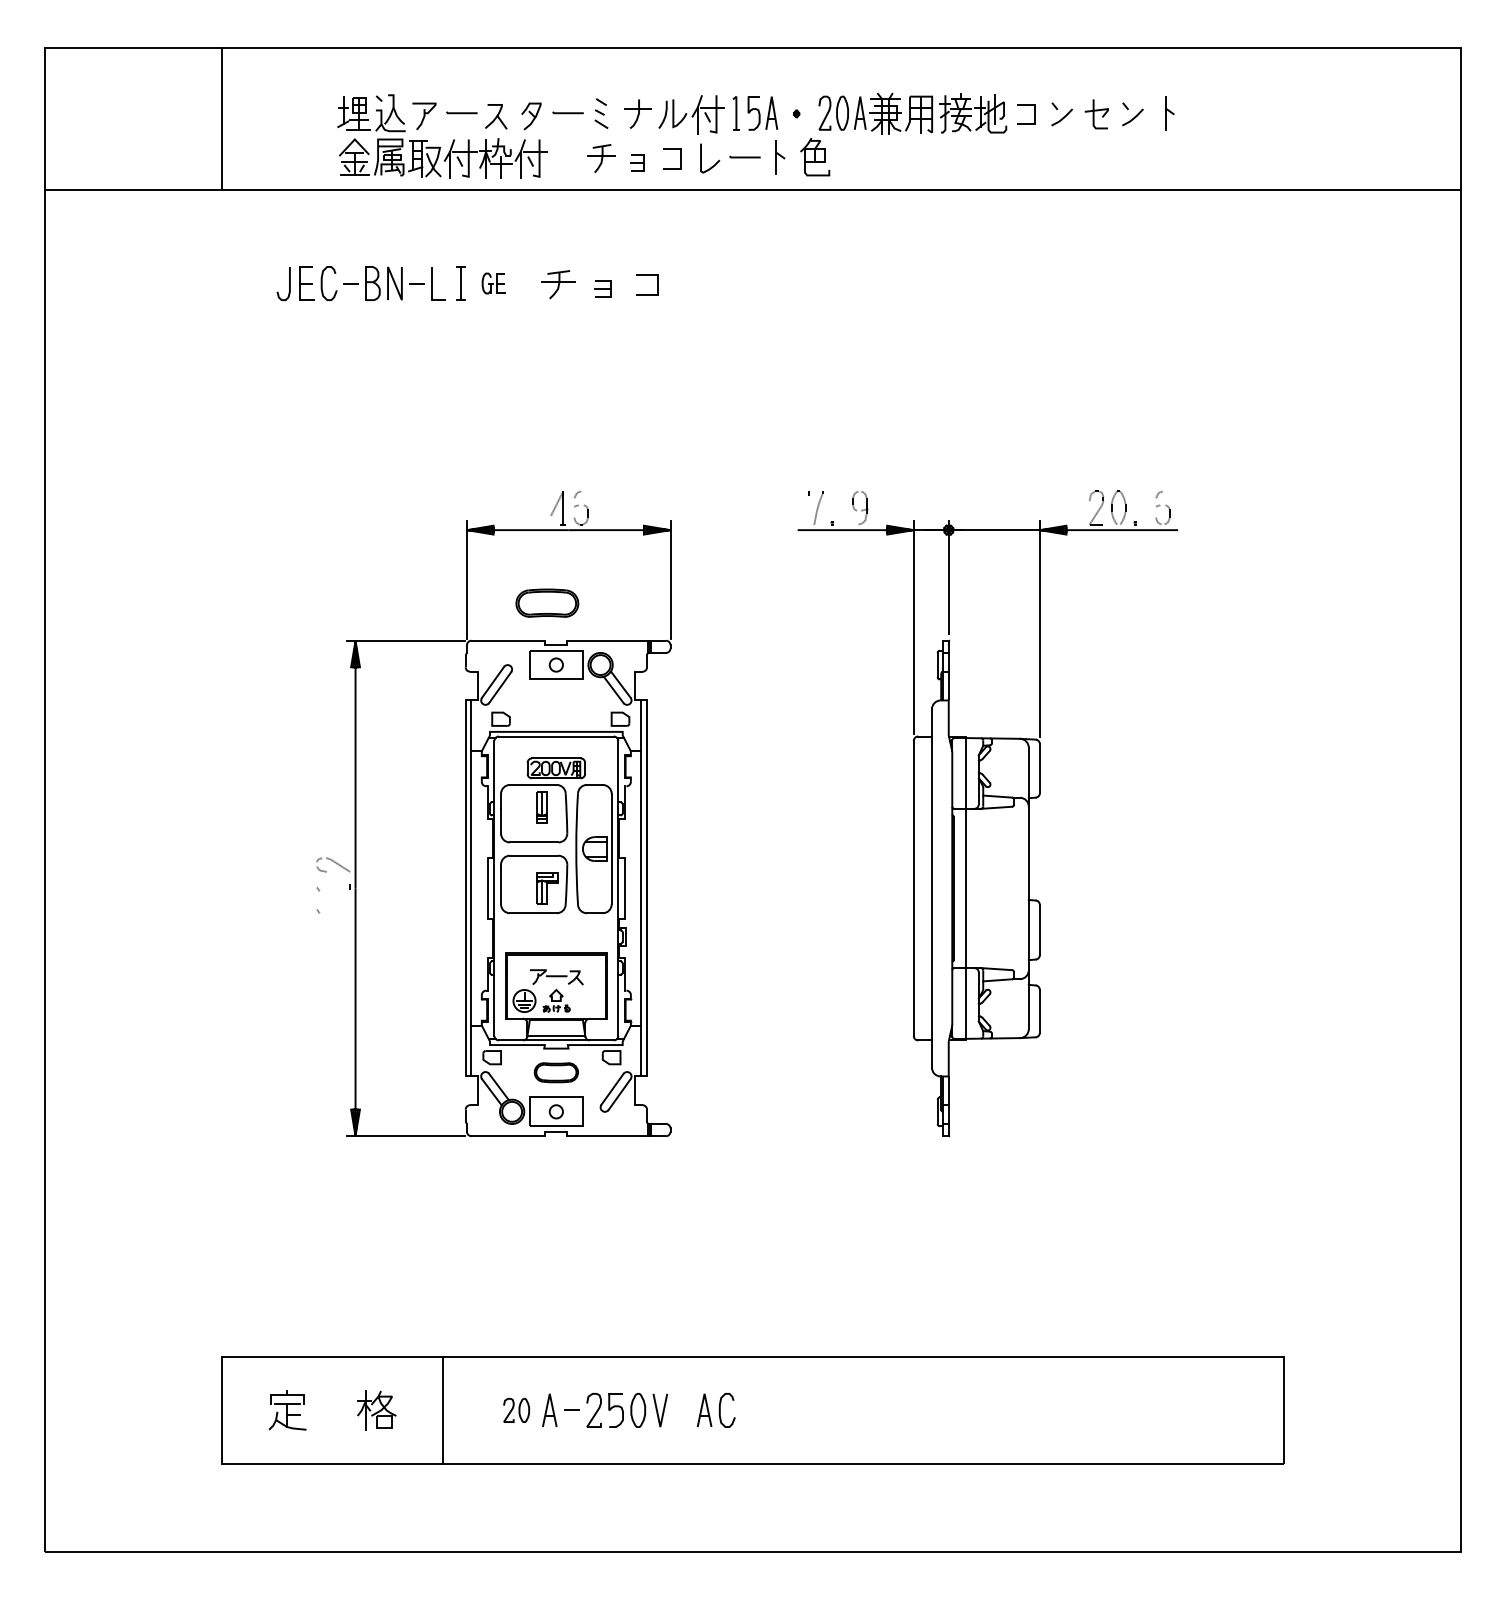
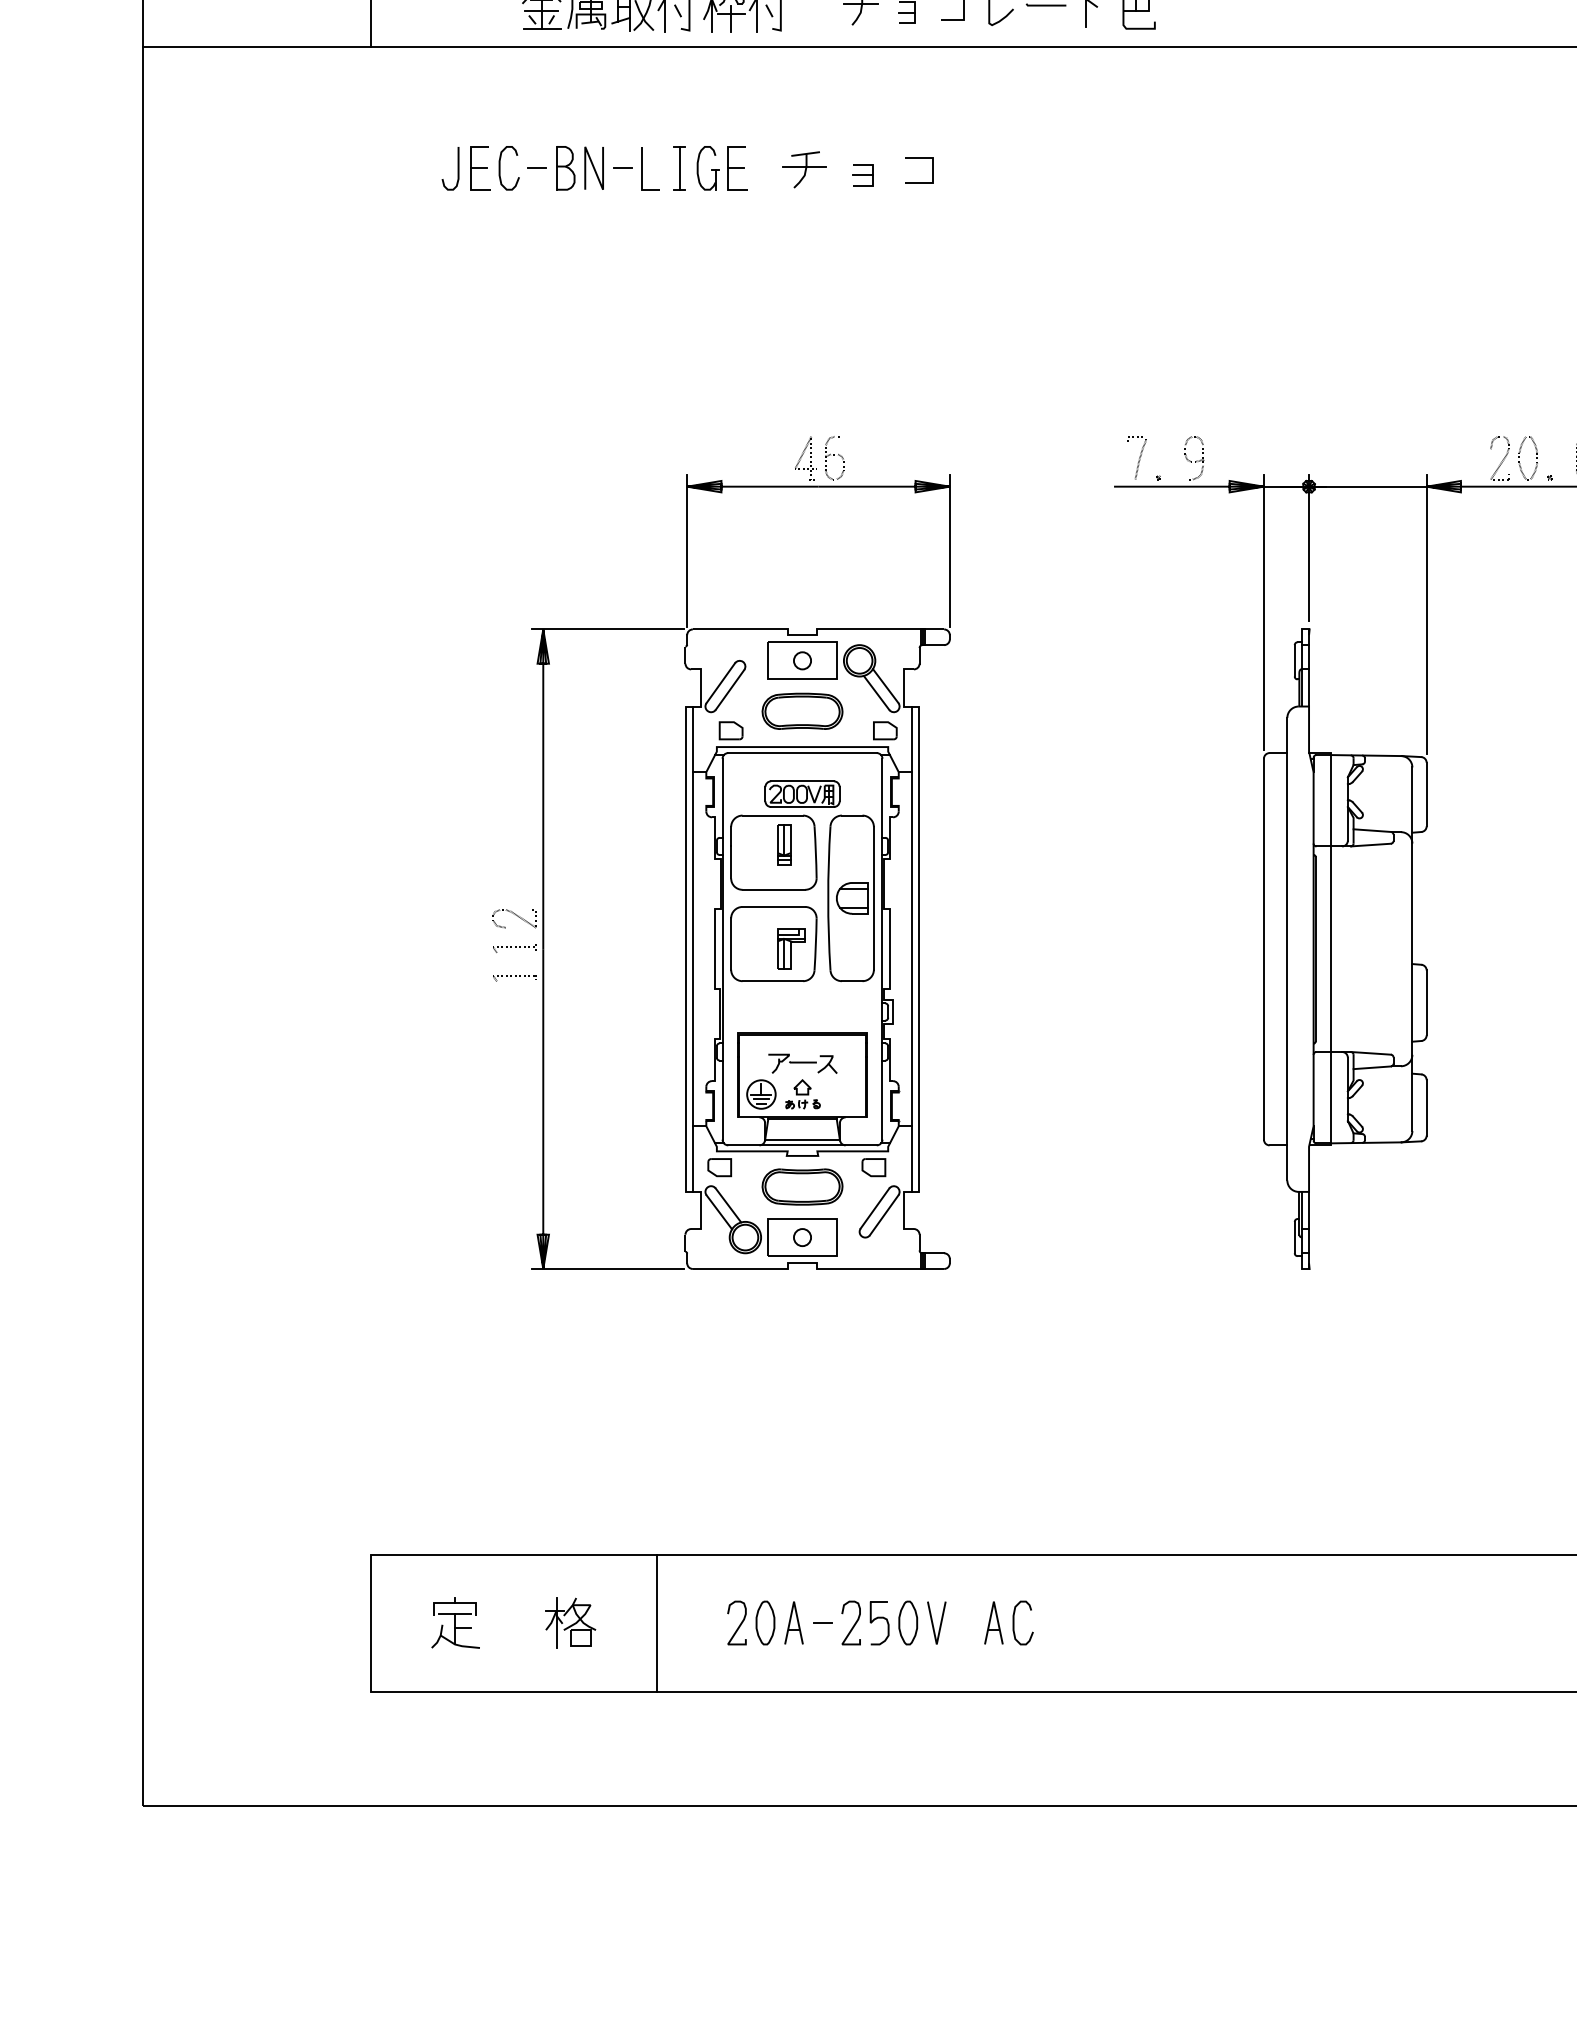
part: (493, 283) -> (721, 168), size x1.67
part: (547, 602) -> (802, 710), moved
part: (556, 1072) -> (802, 1186), size x1.43
part: (516, 1410) -> (751, 1623), size x1.43

